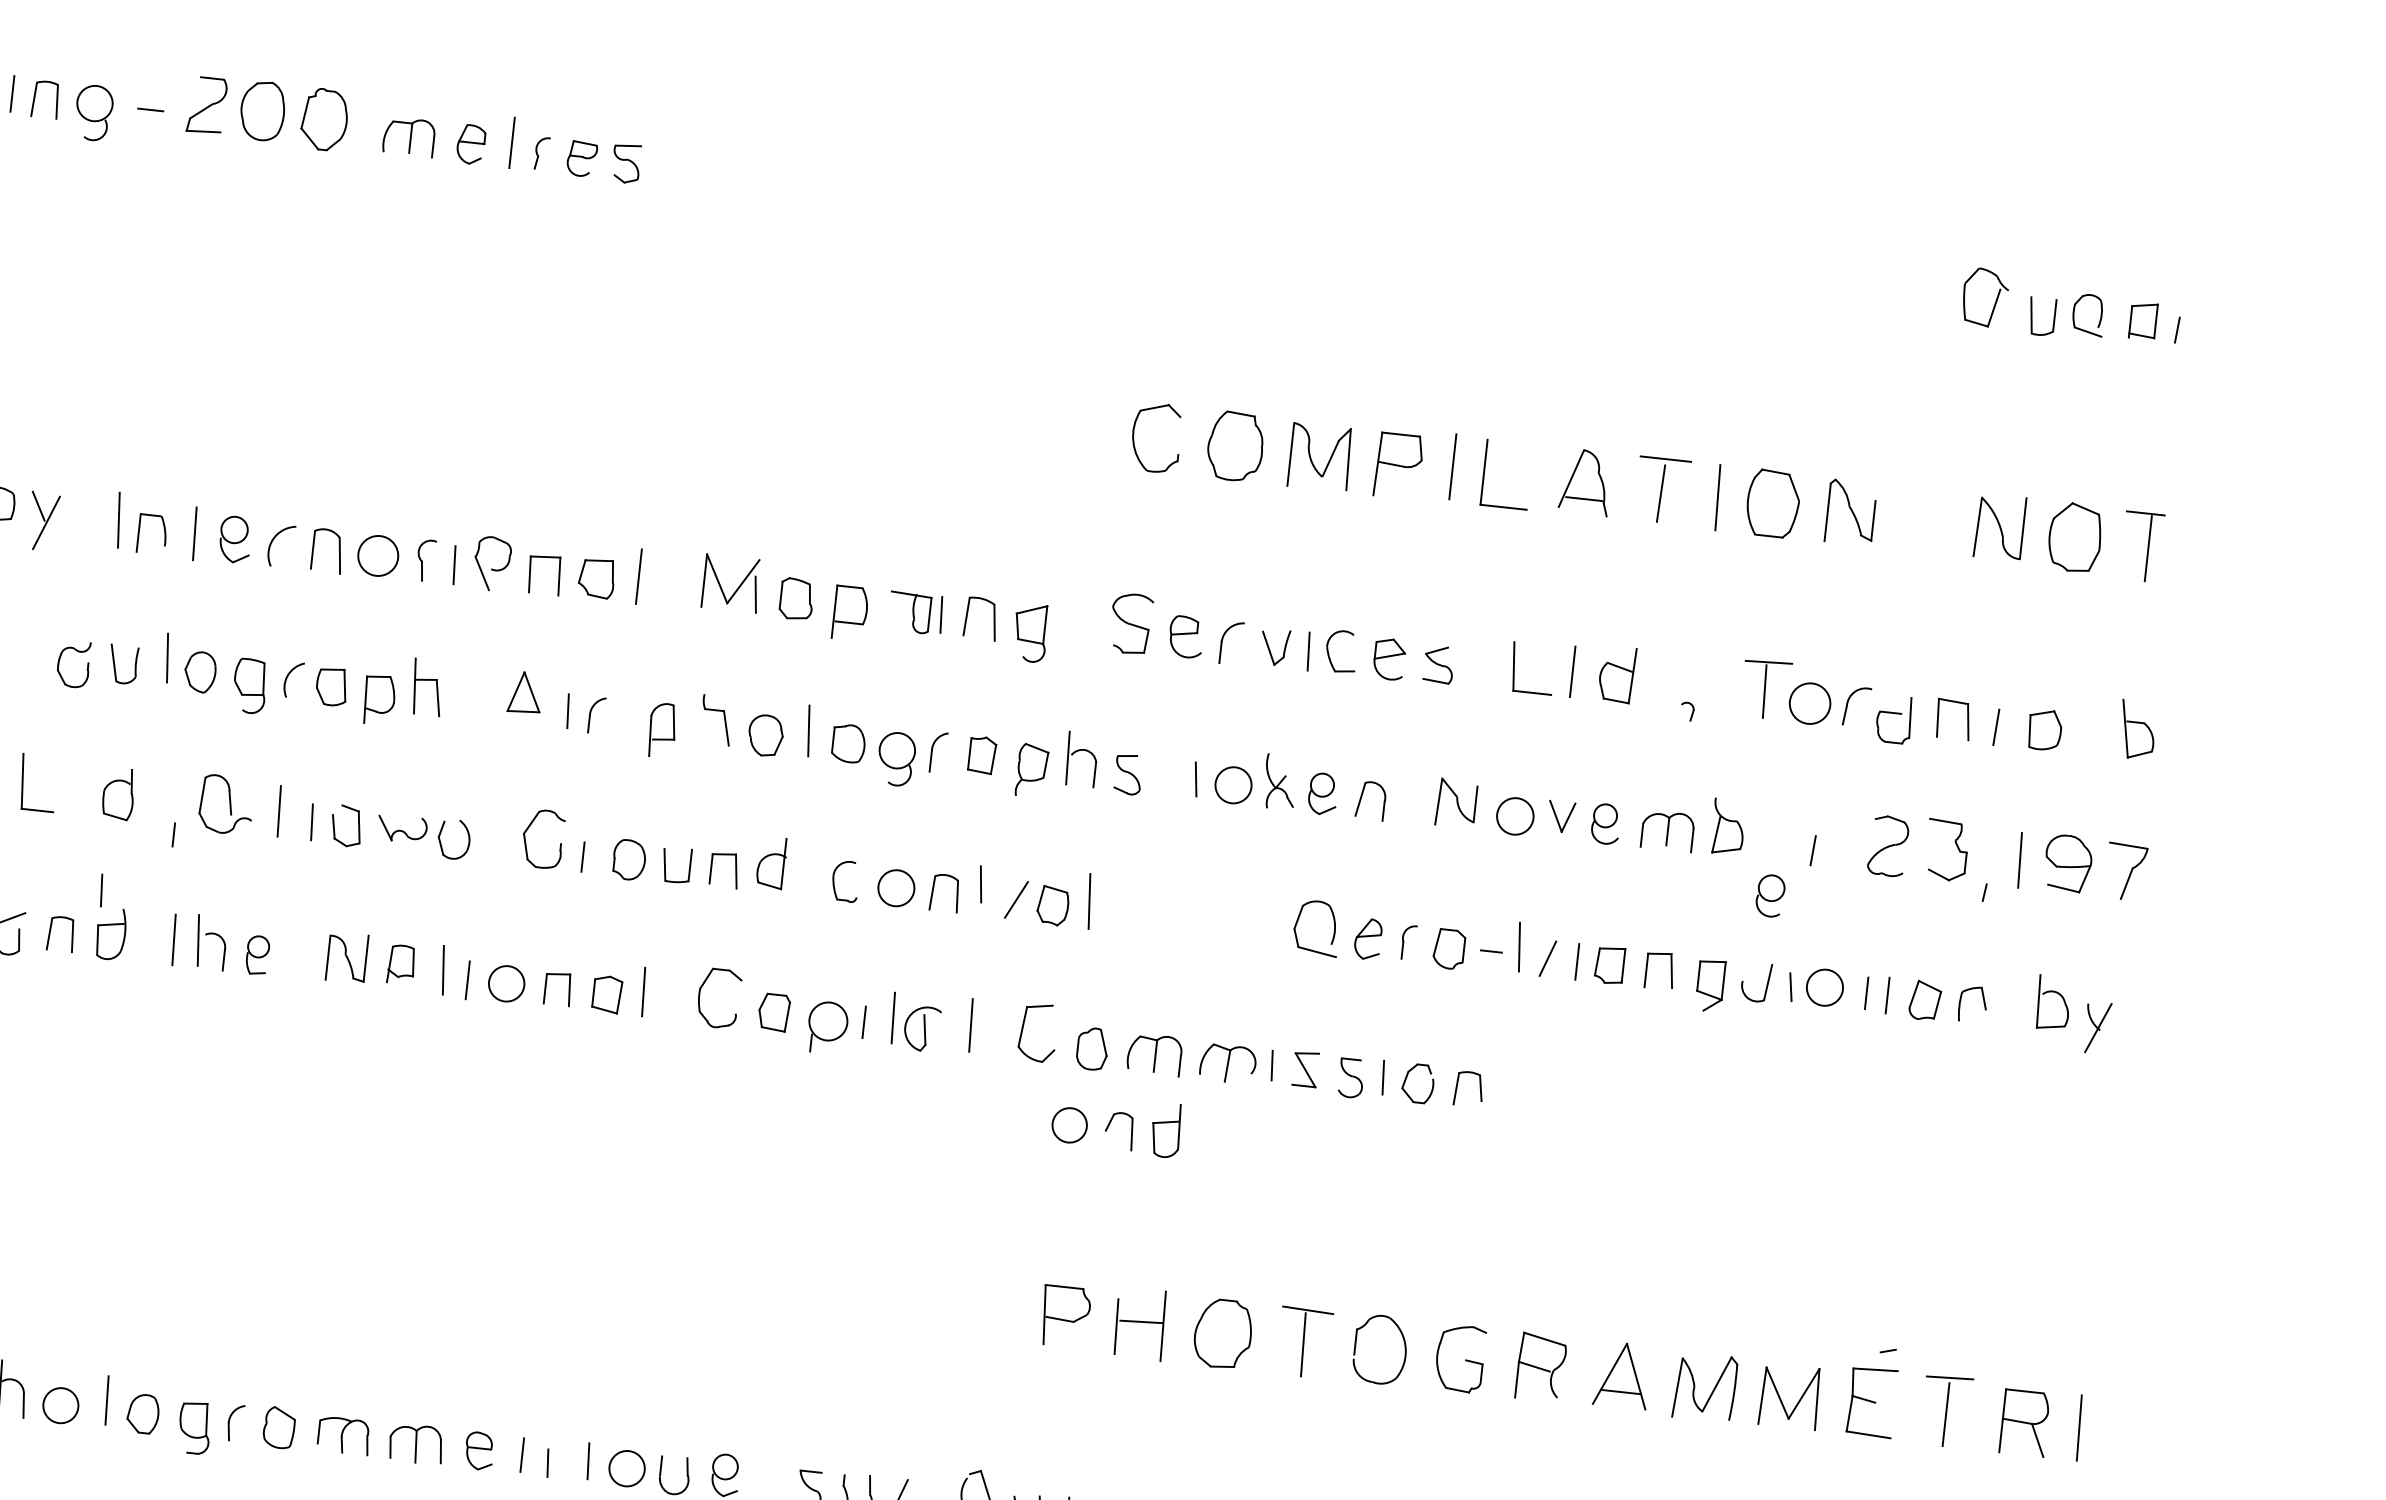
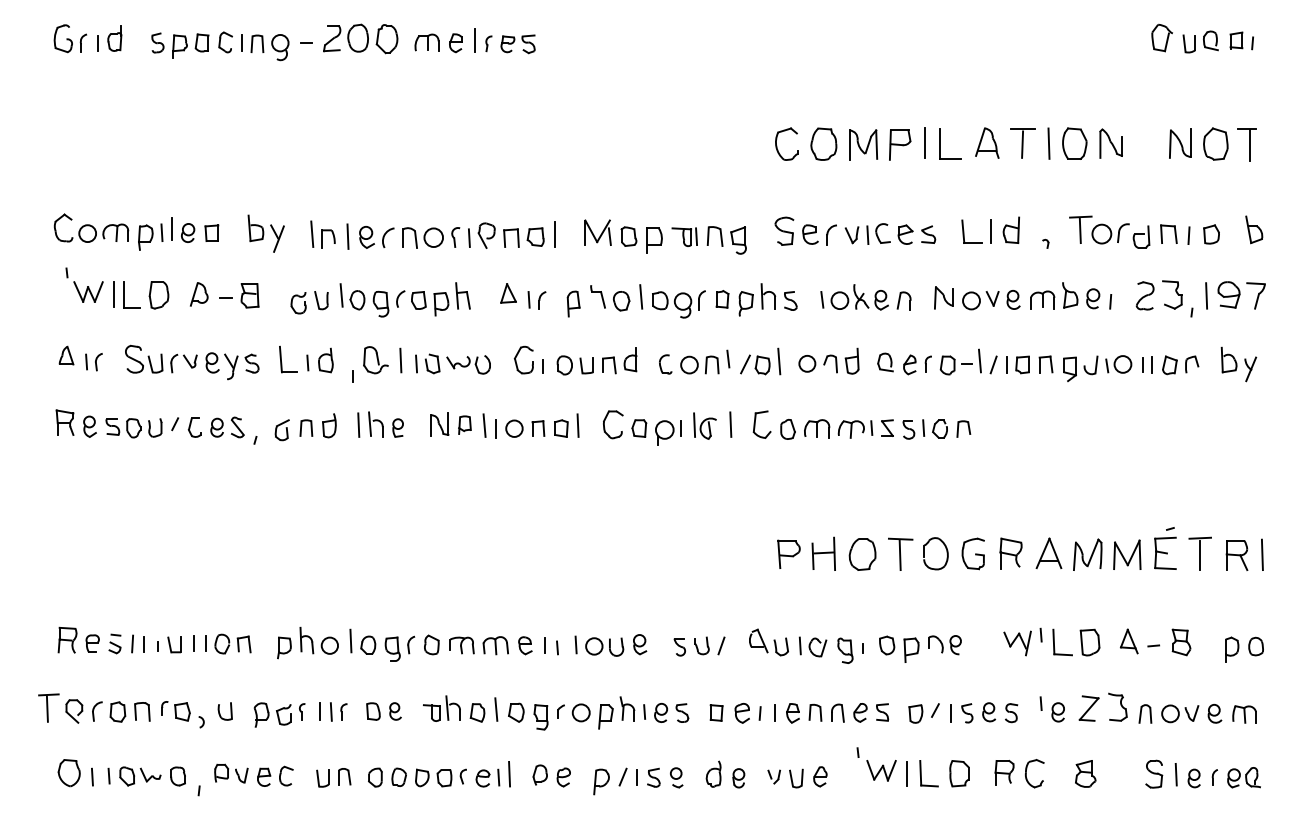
line: (100, 889) -> (307, 362), moved
part: (1771, 895) -> (1093, 298), moved
part: (1316, 928) -> (885, 362), size x0.71
part: (1115, 1123) -> (828, 360), moved

